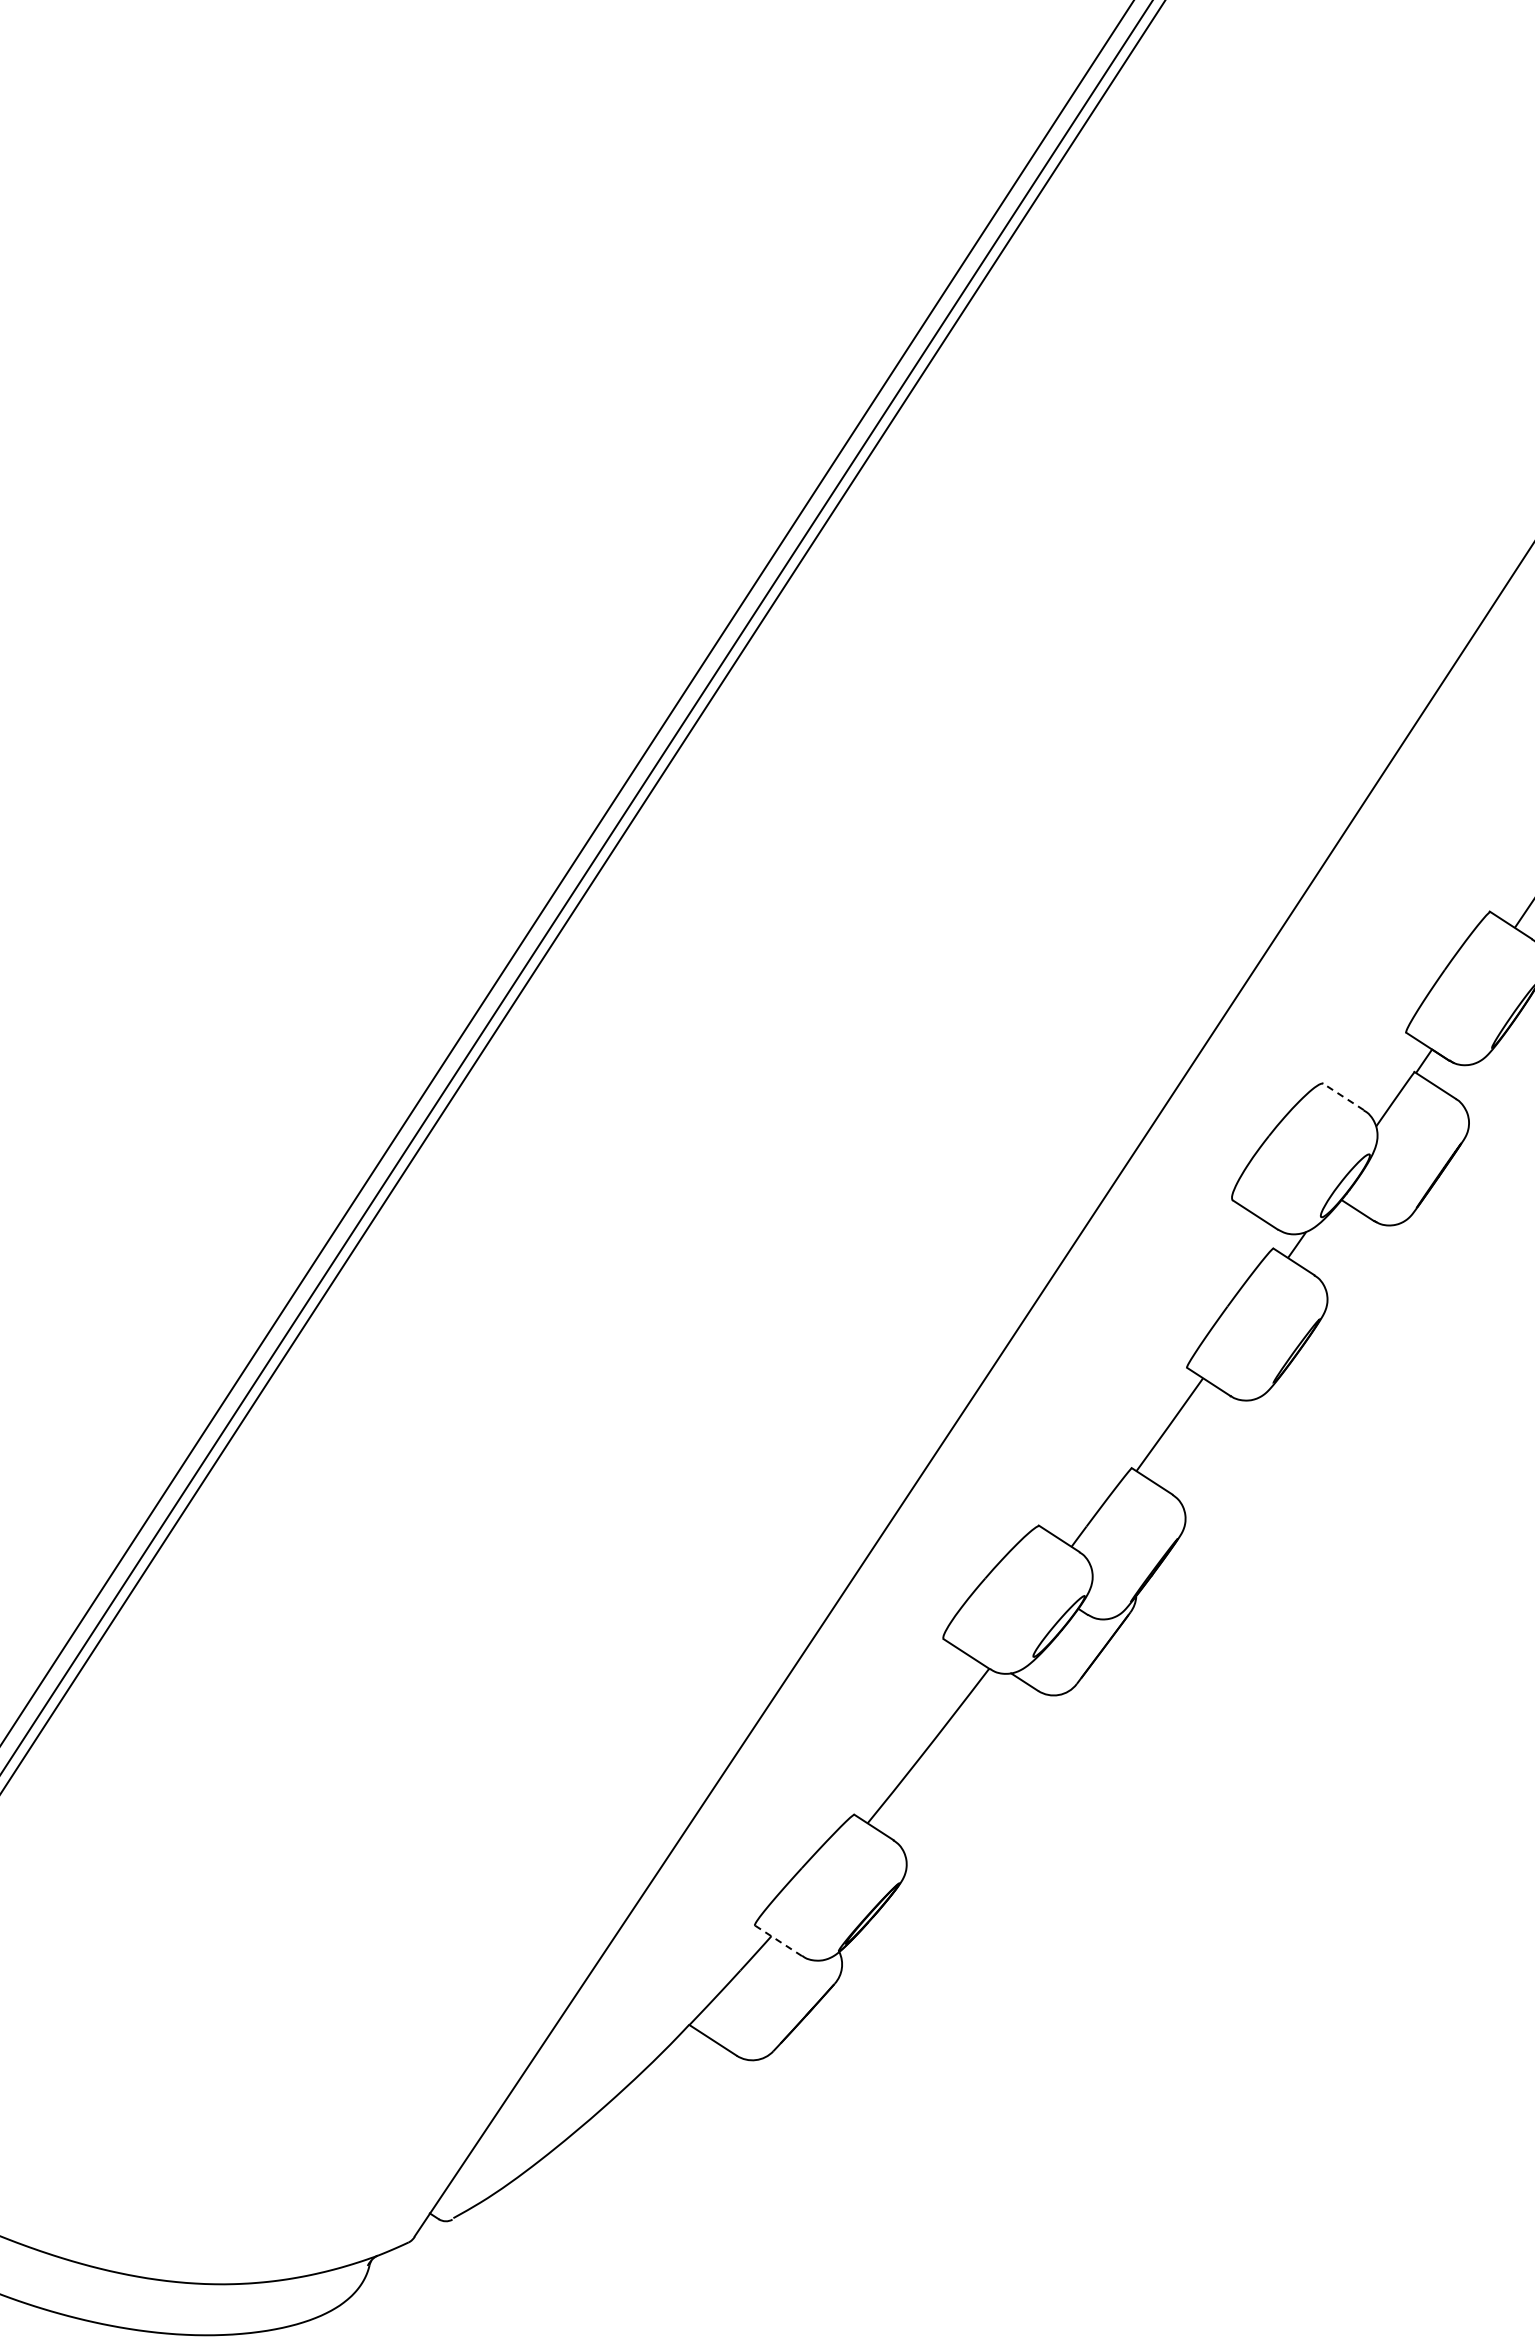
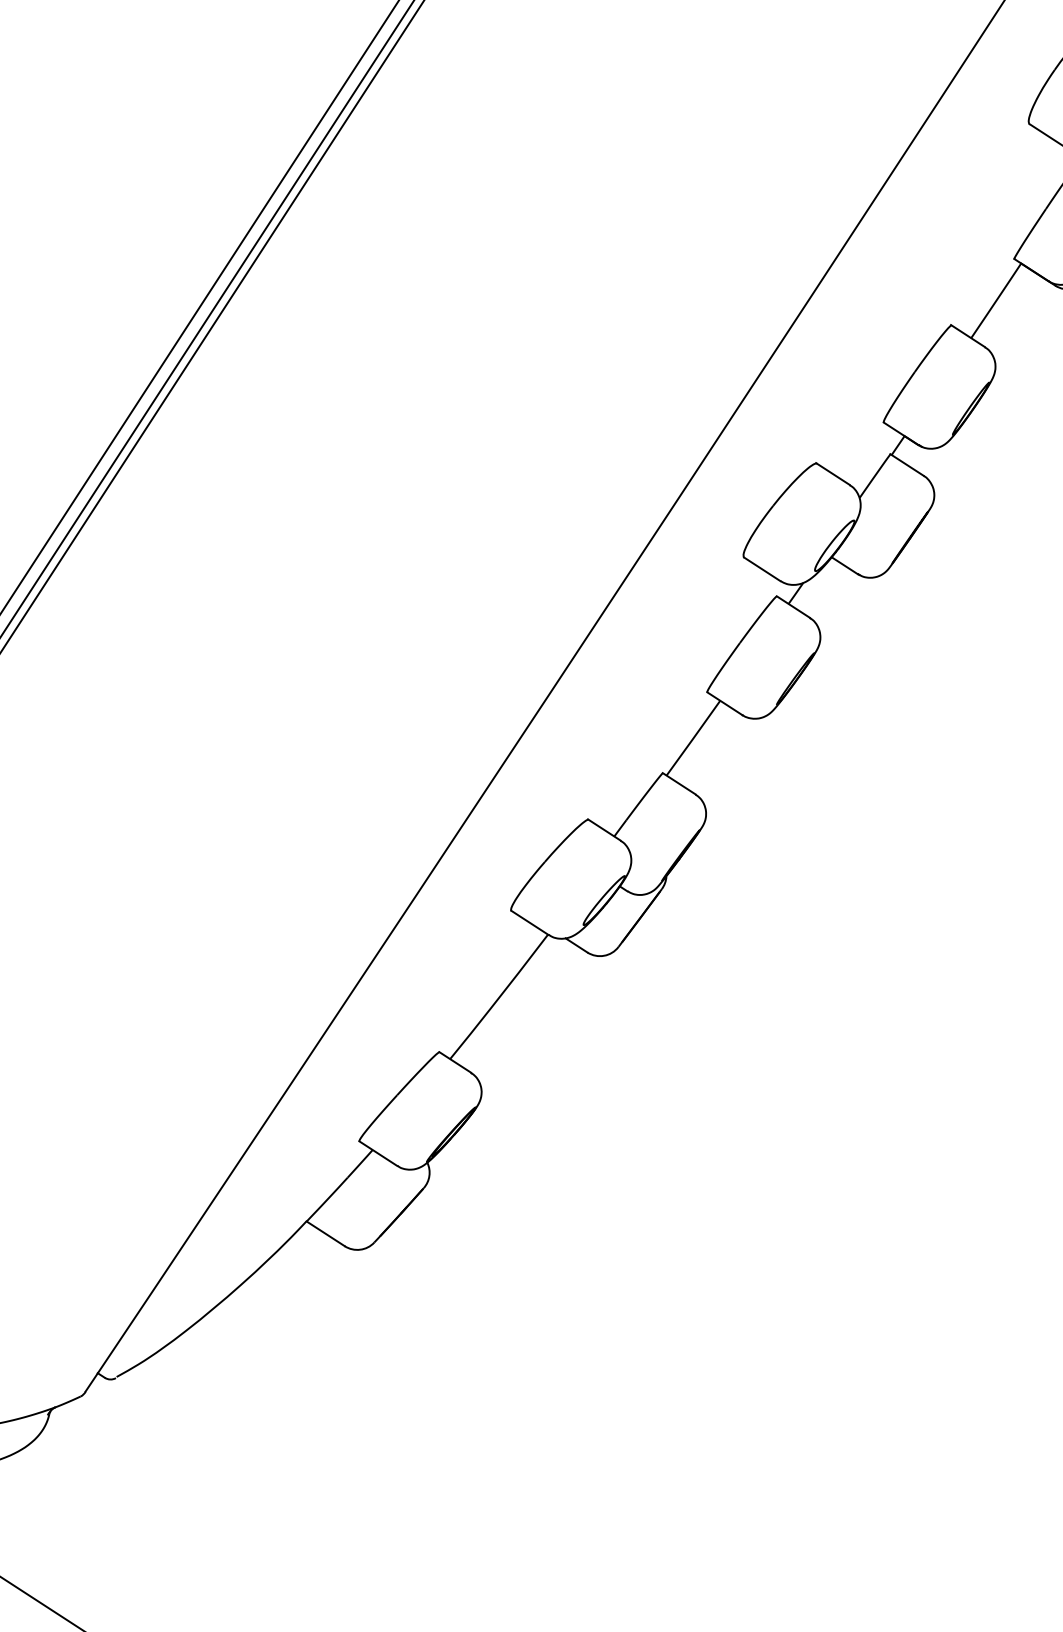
line: (1343, 1096) -> (833, 473), dashed -> solid
line: (778, 1940) -> (378, 1153), dashed -> solid

